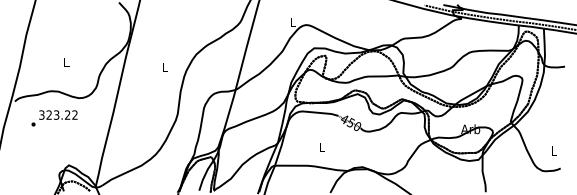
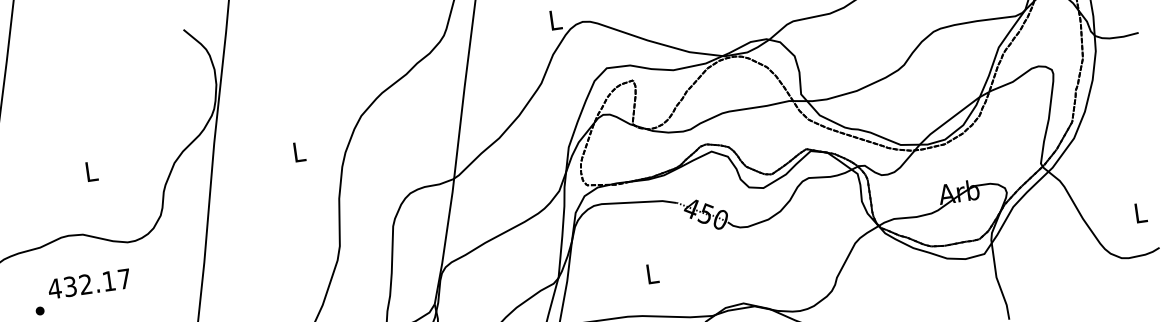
text: (57, 114) -> (87, 282), 323.22 -> 432.17

